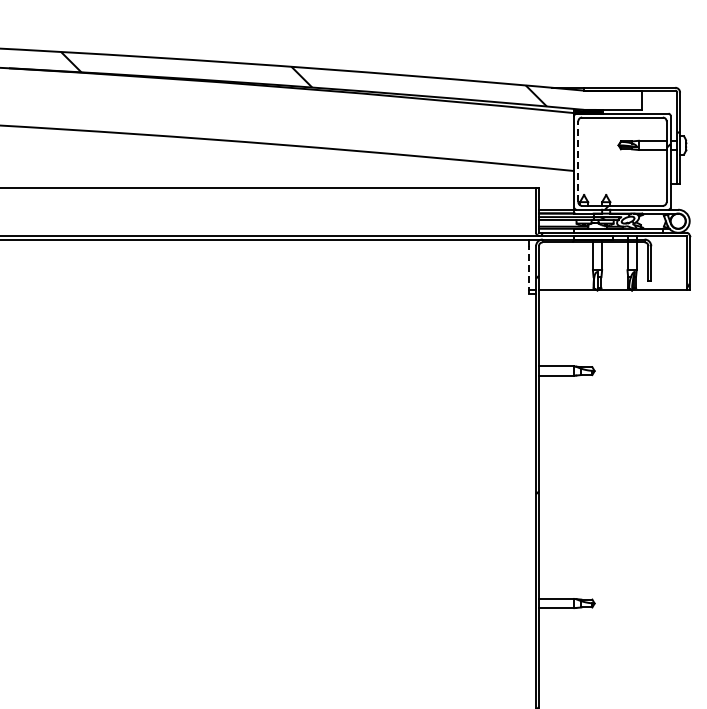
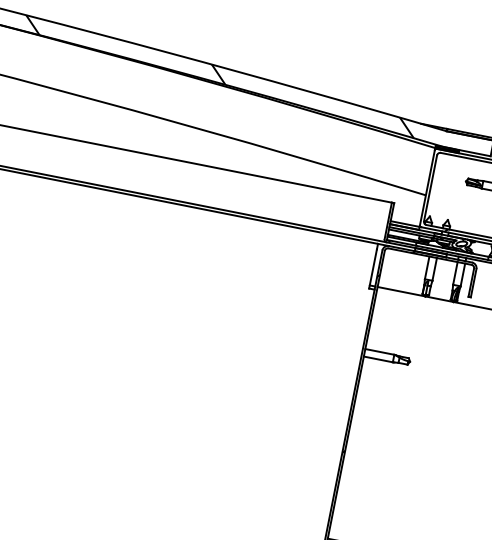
line: (578, 161) -> (430, 188), dashed -> solid
line: (529, 269) -> (373, 268), dashed -> solid

